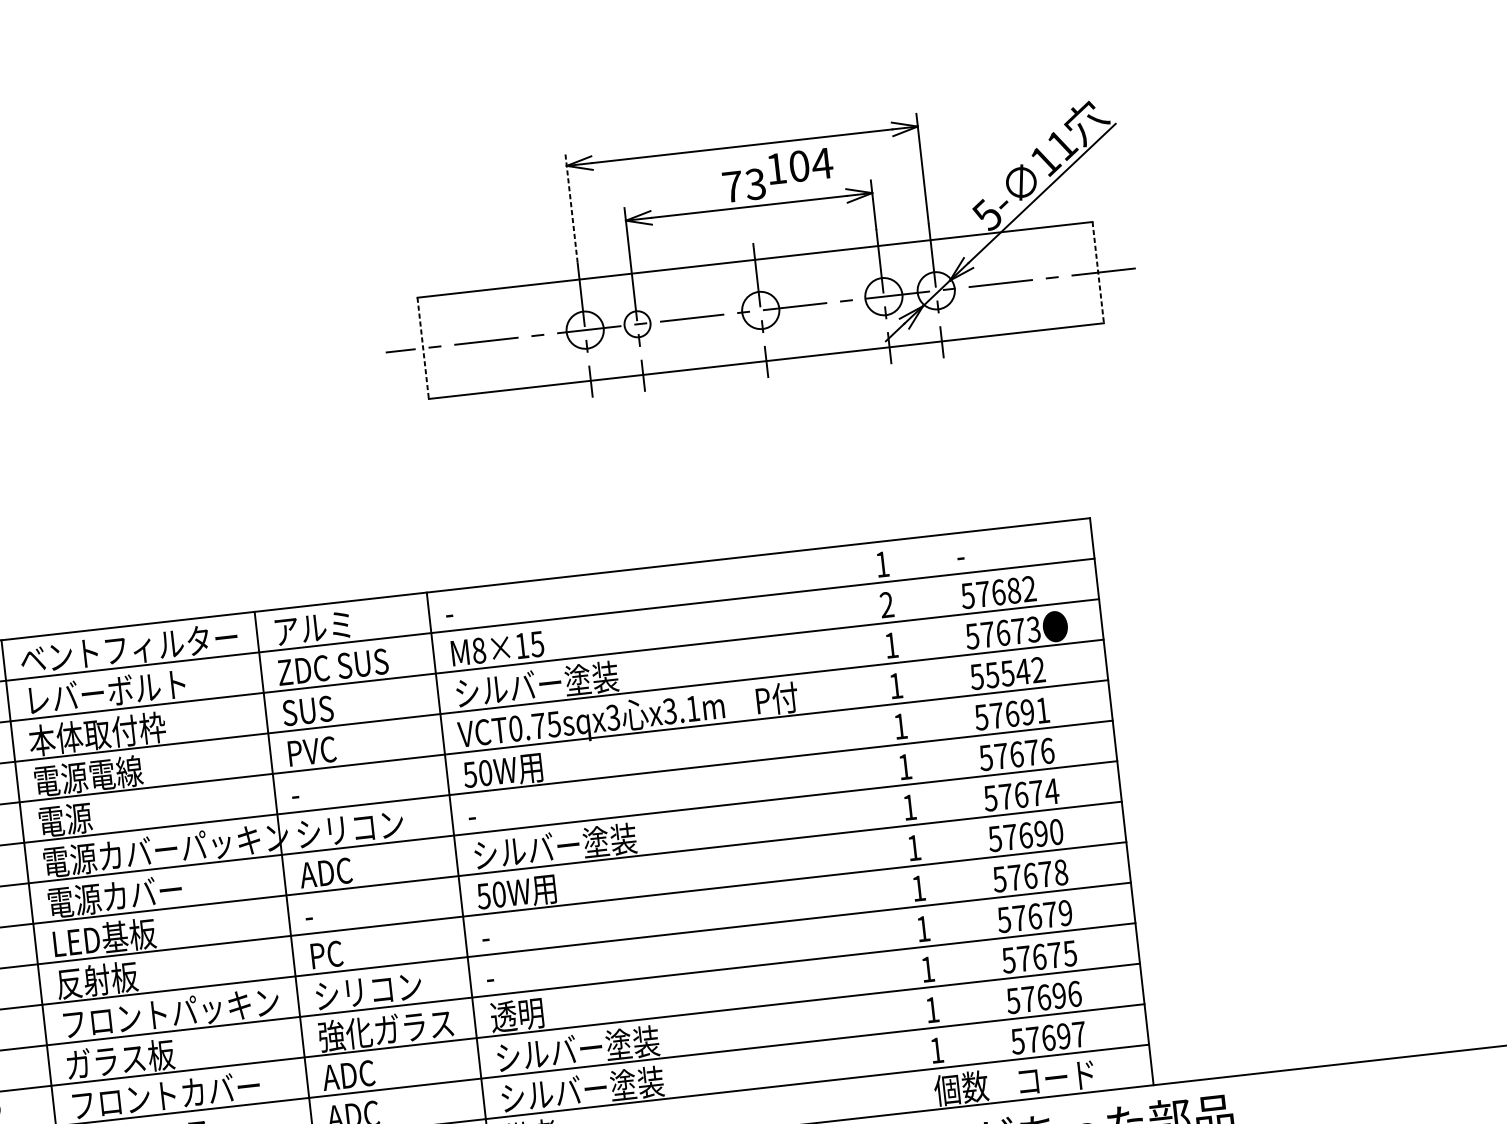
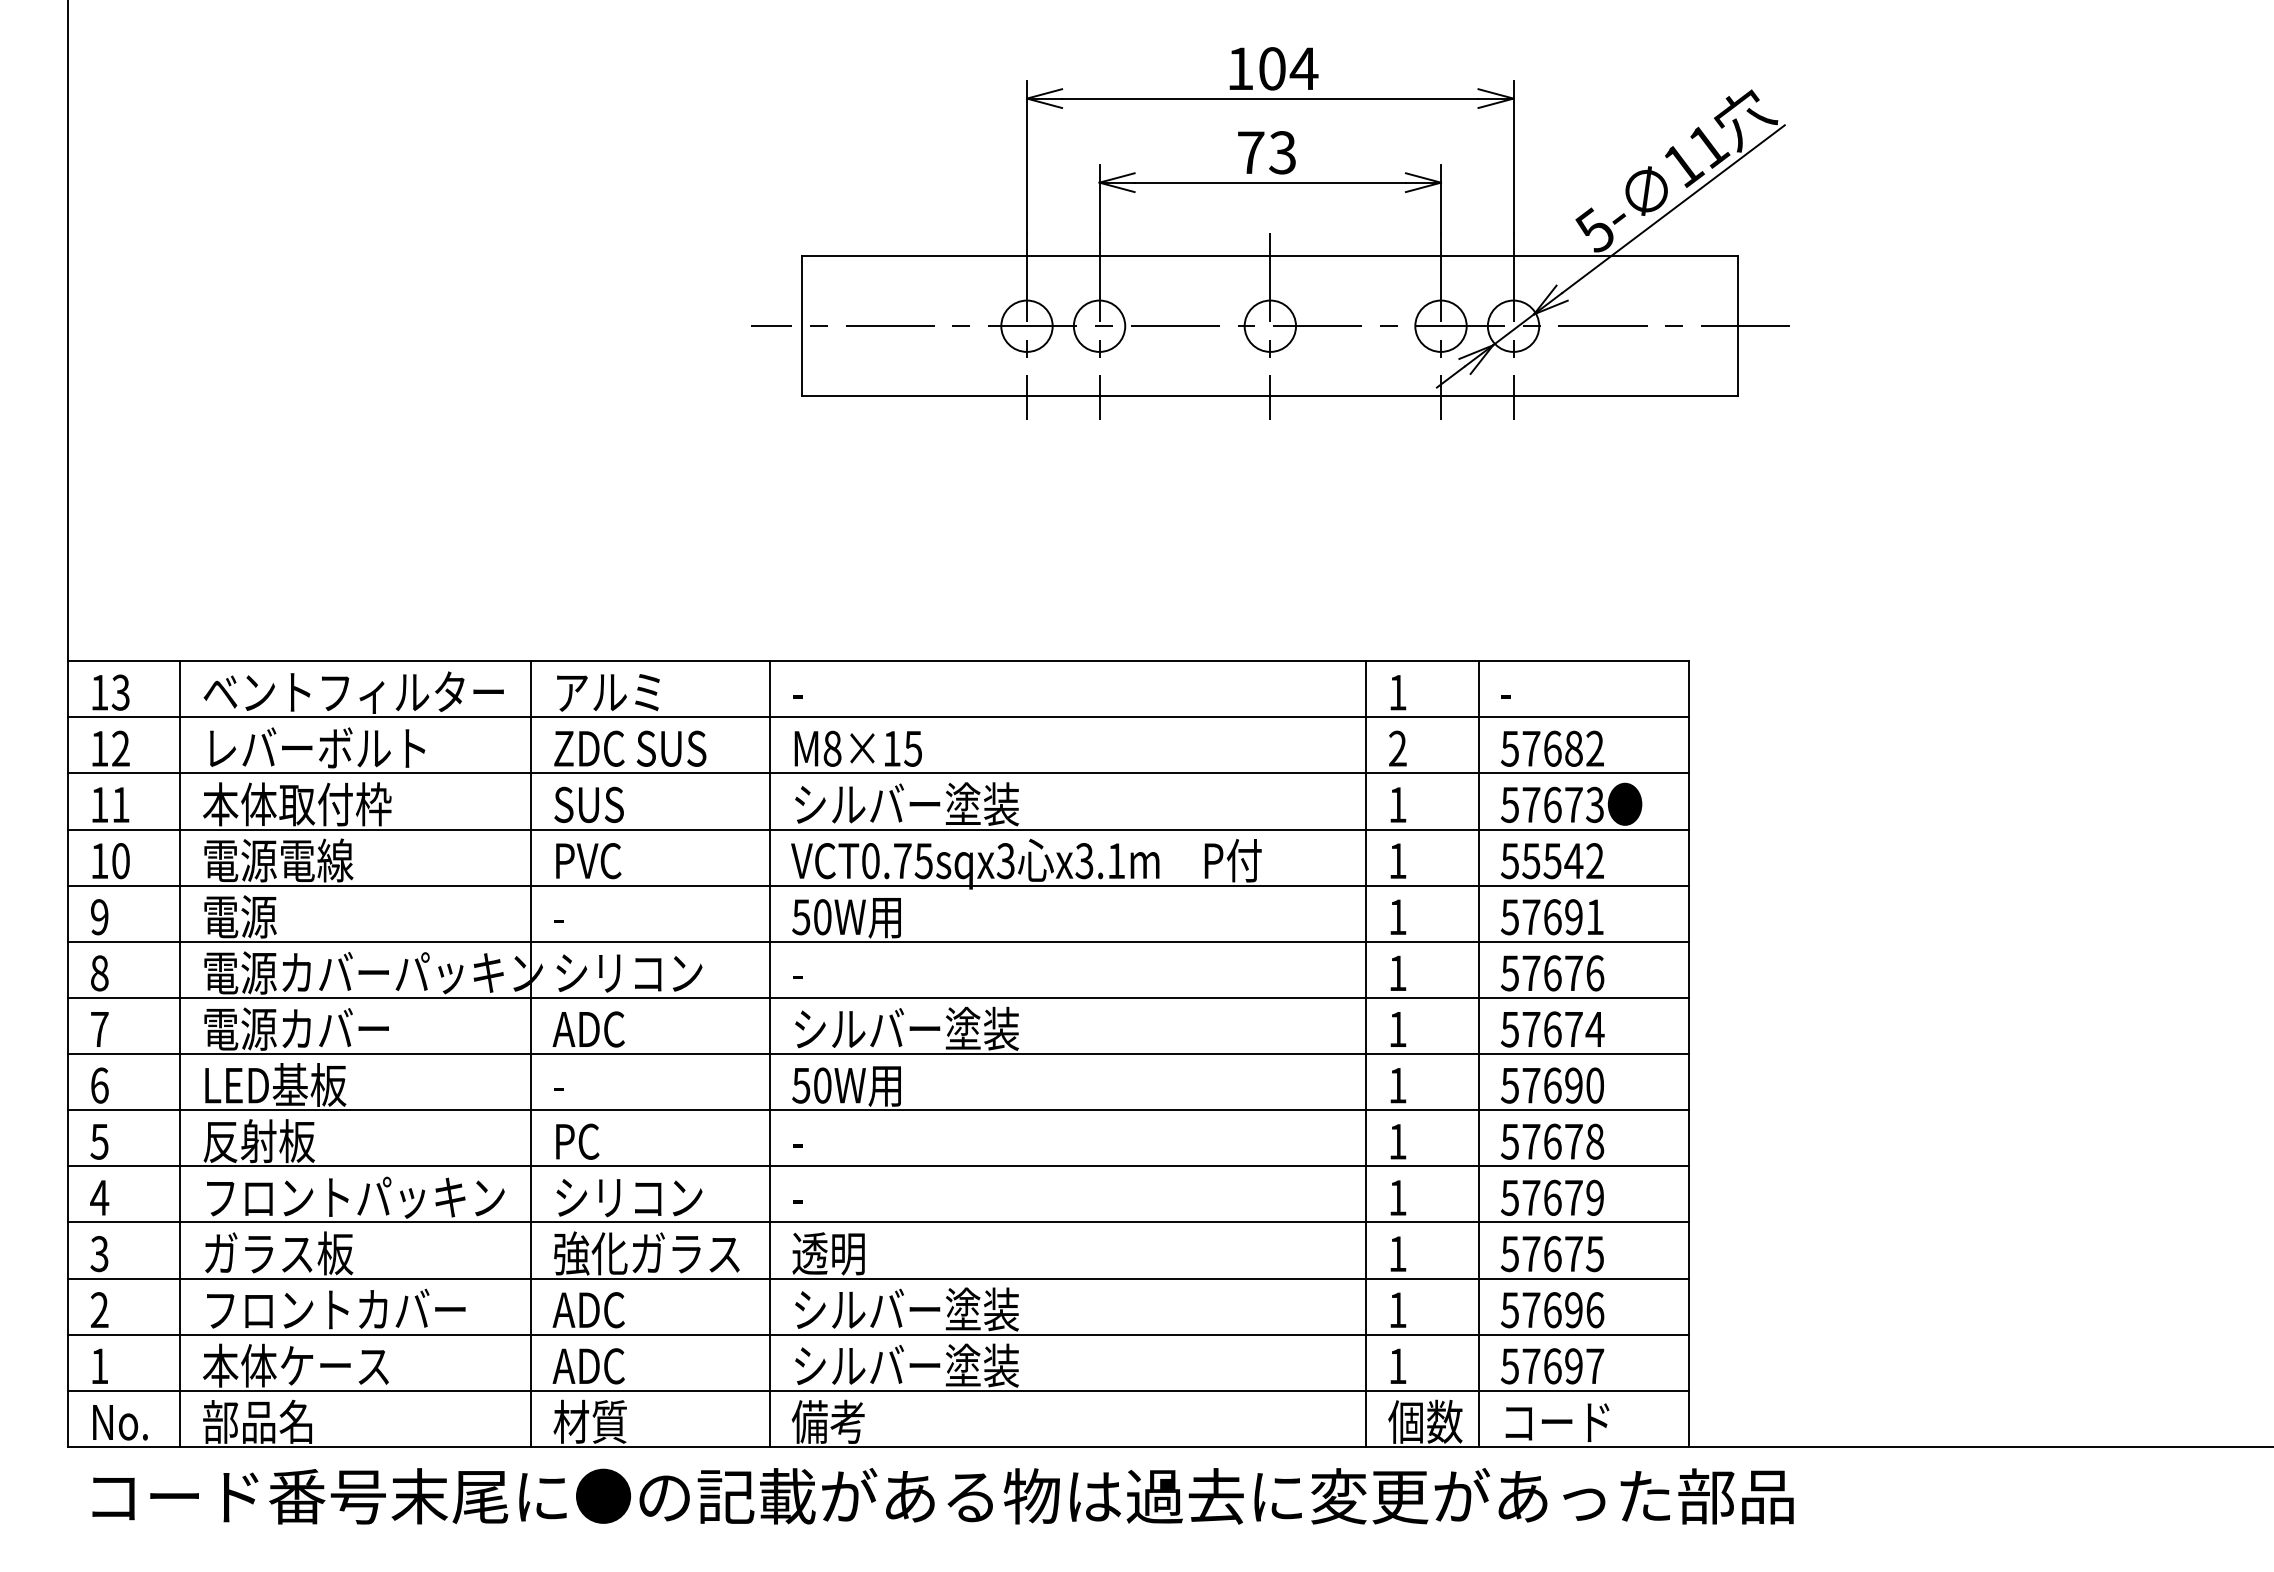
text: (800, 165) -> (1273, 68), moved
line: (571, 207) -> (1027, 156), dashed -> solid
line: (1098, 272) -> (1738, 326), dashed -> solid
circle: (637, 323) -> (1099, 325), size x1.43
line: (423, 348) -> (802, 326), dashed -> solid
line: (969, 819) -> (1478, 1054), added
line: (889, 828) -> (1366, 1054), added

